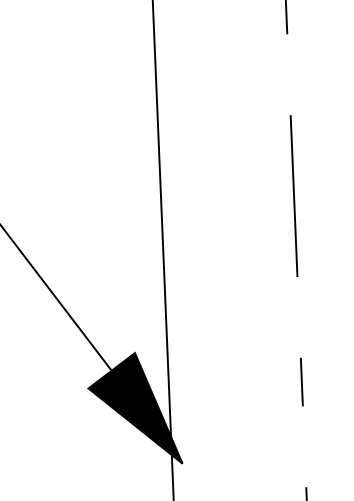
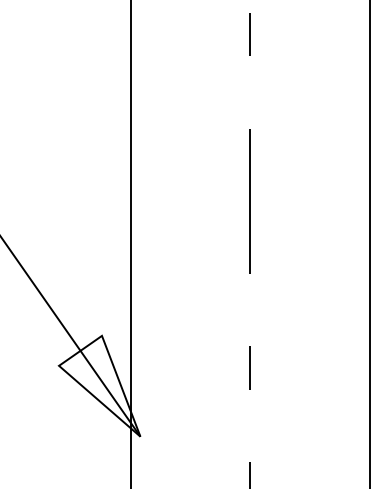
fill: (134, 408) -> (99, 385), removed

